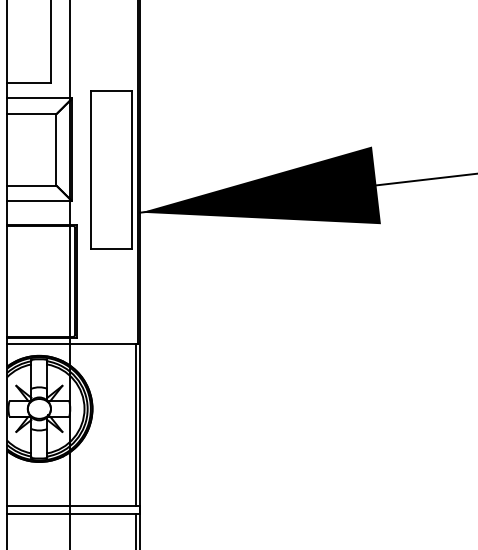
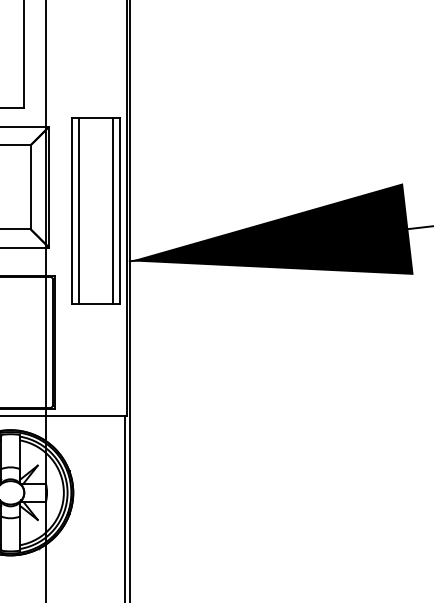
line: (97, 169) -> (79, 210), added
line: (126, 169) -> (113, 210), added

